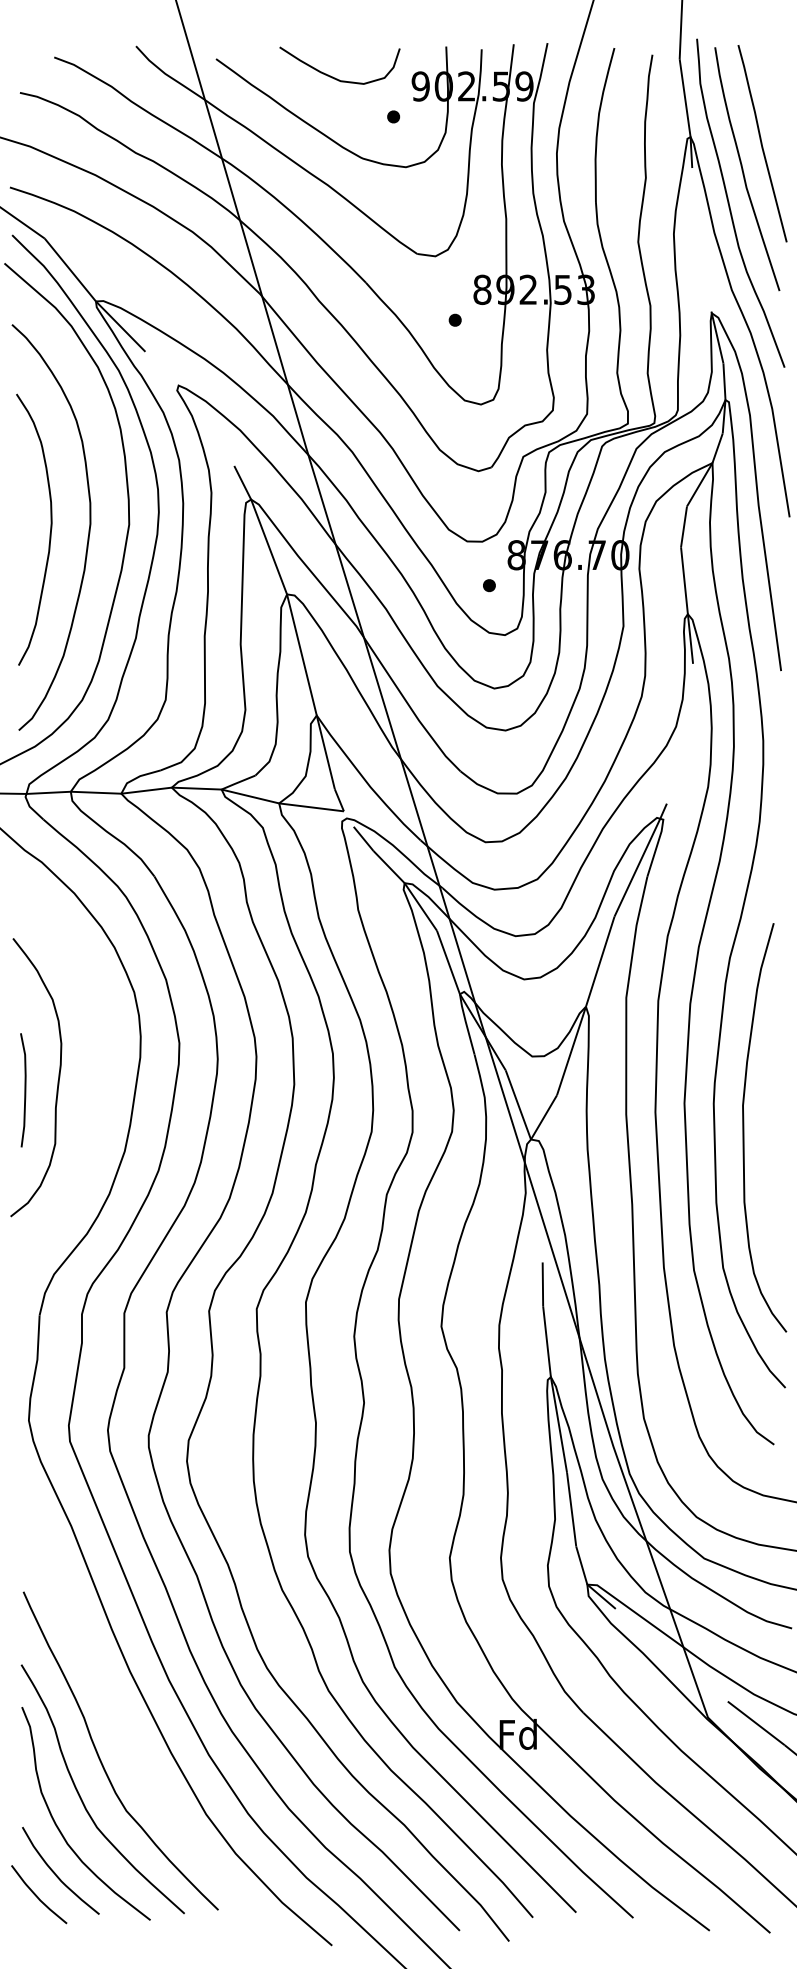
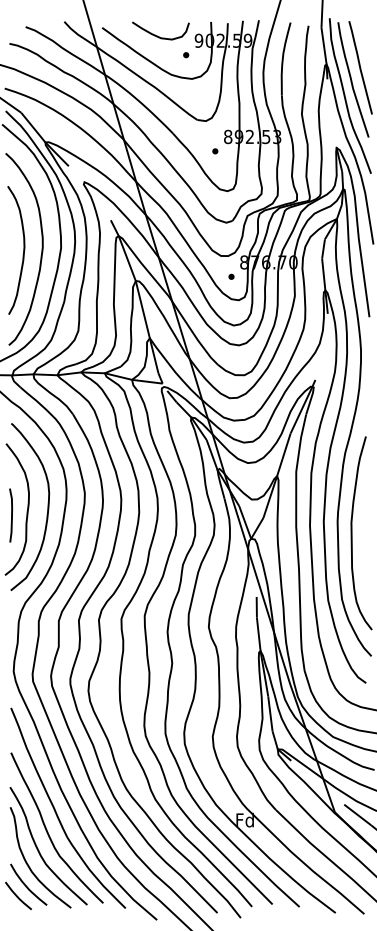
curve: (100, 1073) -> (47, 507), added
curve: (121, 1720) -> (57, 813), added

